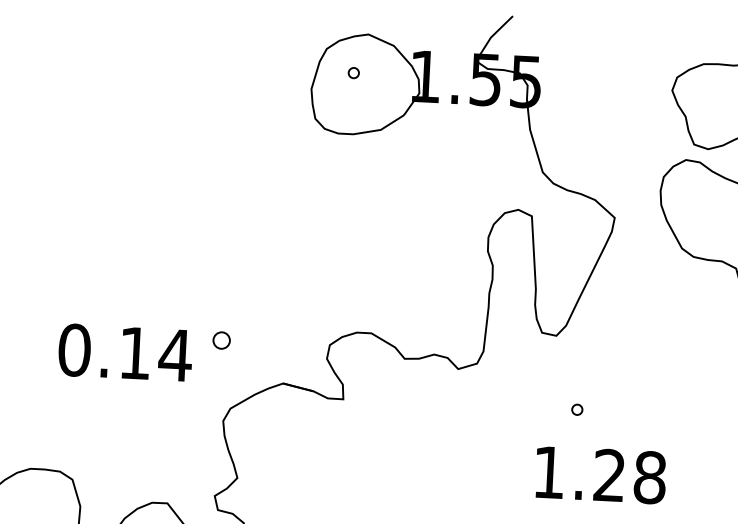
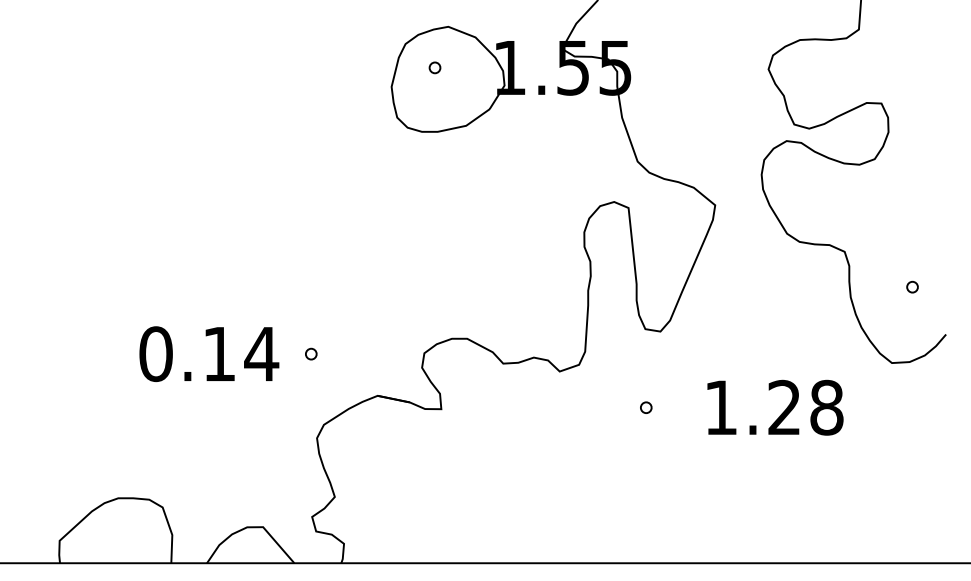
part: (222, 339) -> (311, 353), size x0.62
text: (125, 352) -> (209, 353), moved
part: (577, 409) -> (646, 407), moved
text: (601, 474) -> (775, 407), moved

